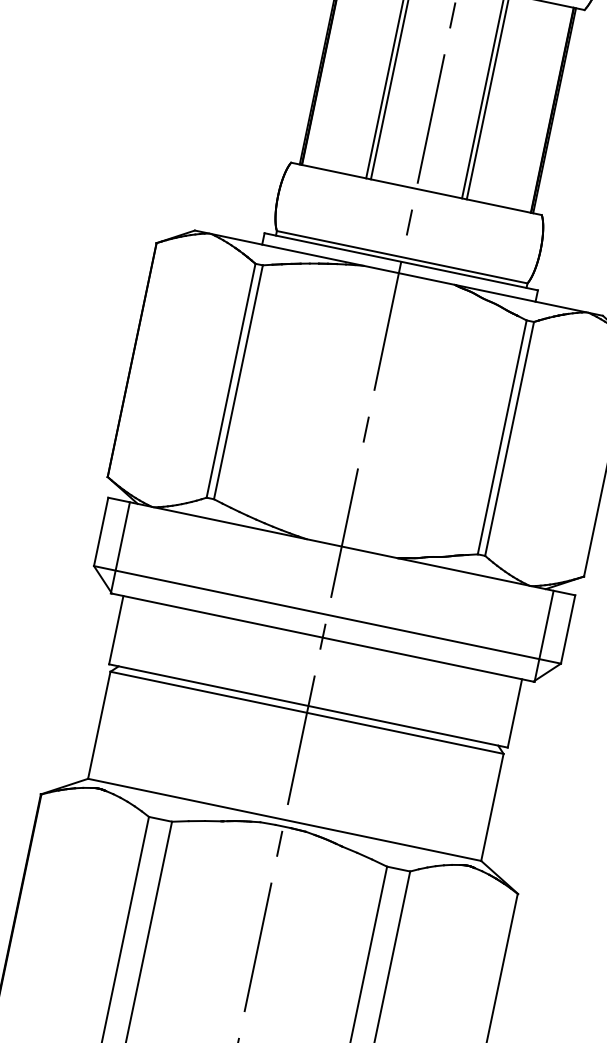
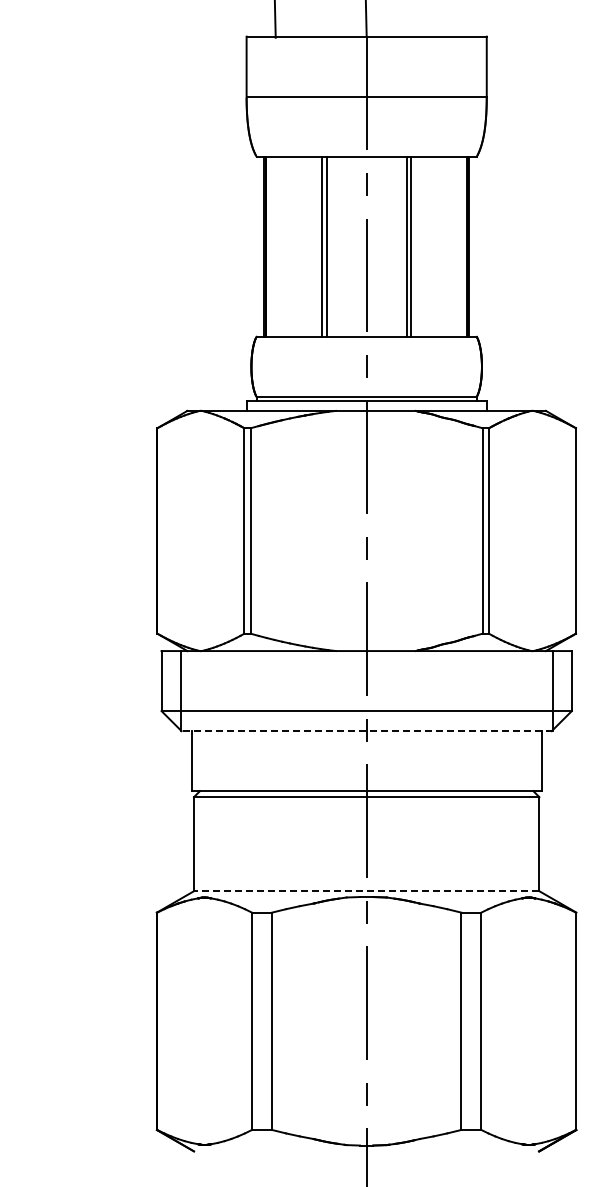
line: (322, 638) -> (366, 731), solid -> dashed
line: (284, 820) -> (366, 891), solid -> dashed

